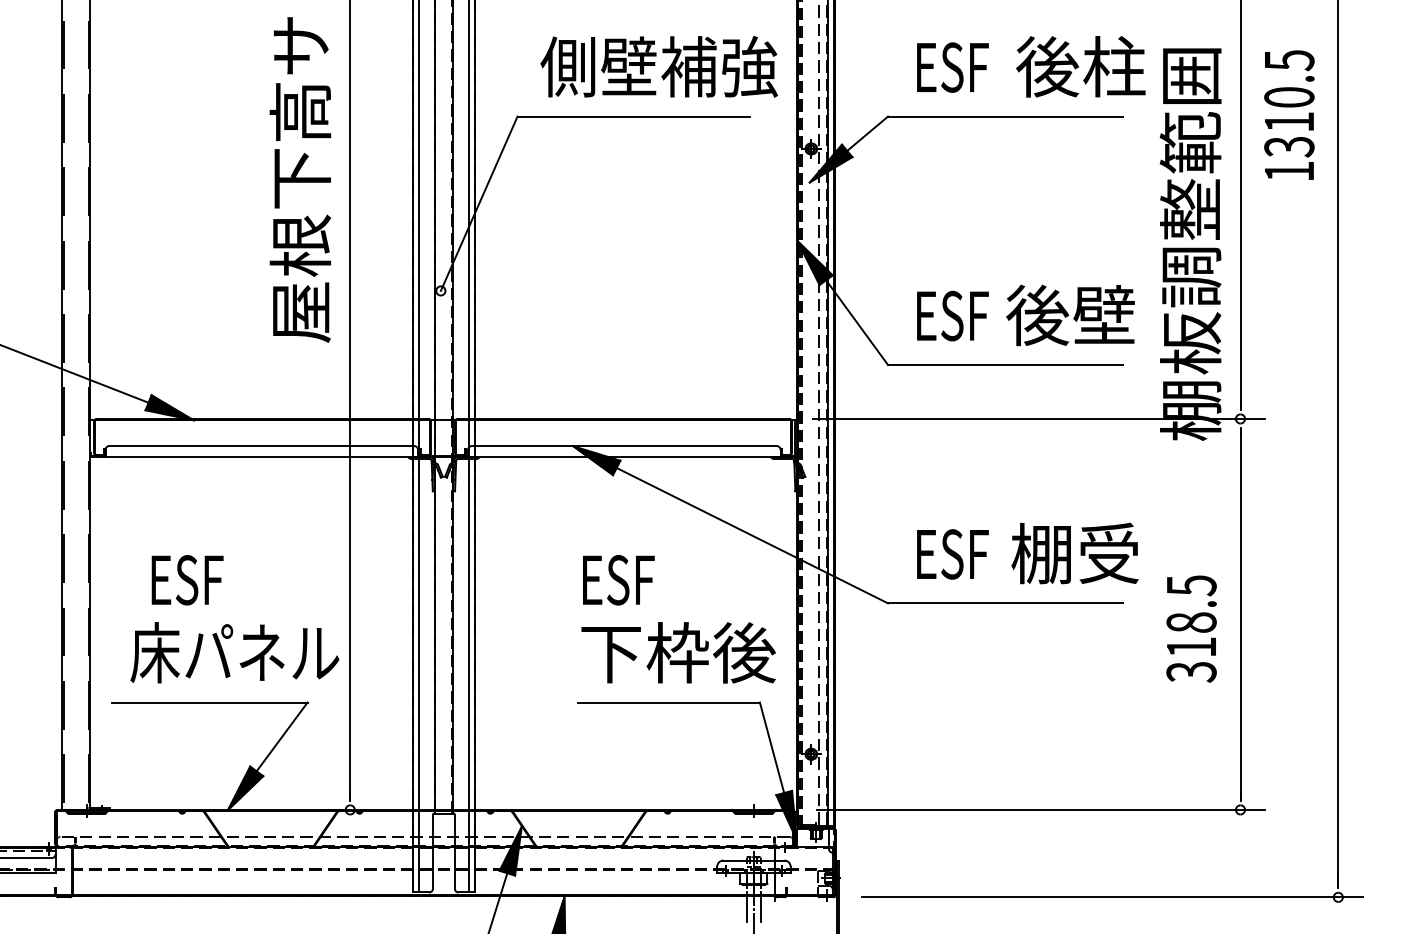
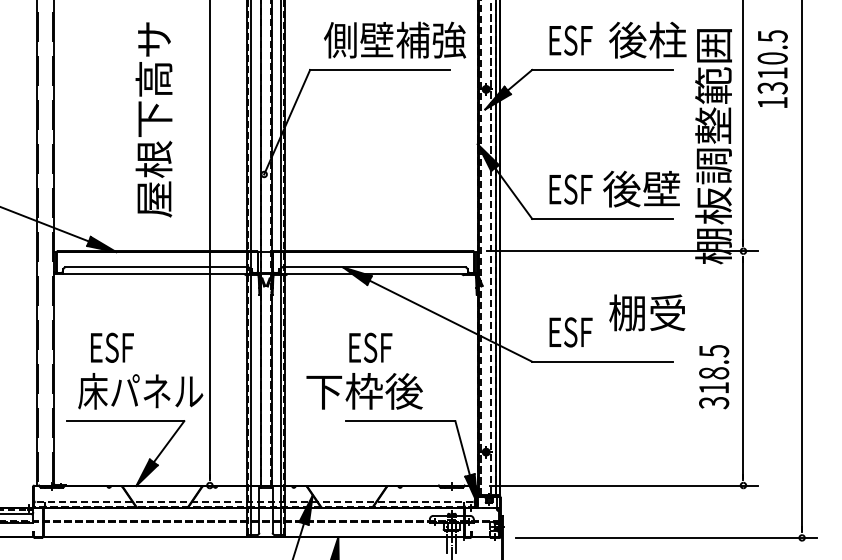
text: (299, 179) -> (153, 119), moved
text: (1075, 552) -> (647, 312), moved
text: (678, 653) -> (364, 391), moved

